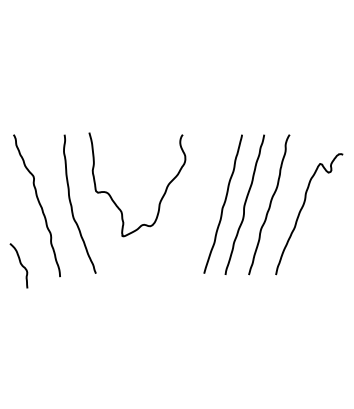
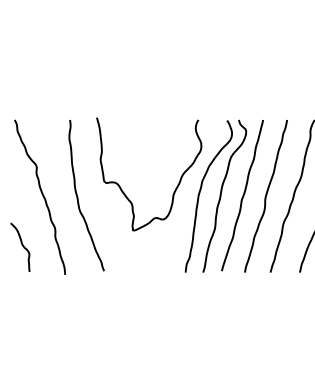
part: (198, 204) -> (215, 195), added
curve: (19, 263) -> (20, 244), moved

